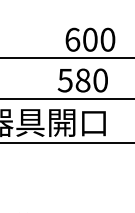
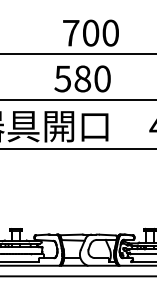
text: (73, 39) -> (71, 32), 600 -> 700

